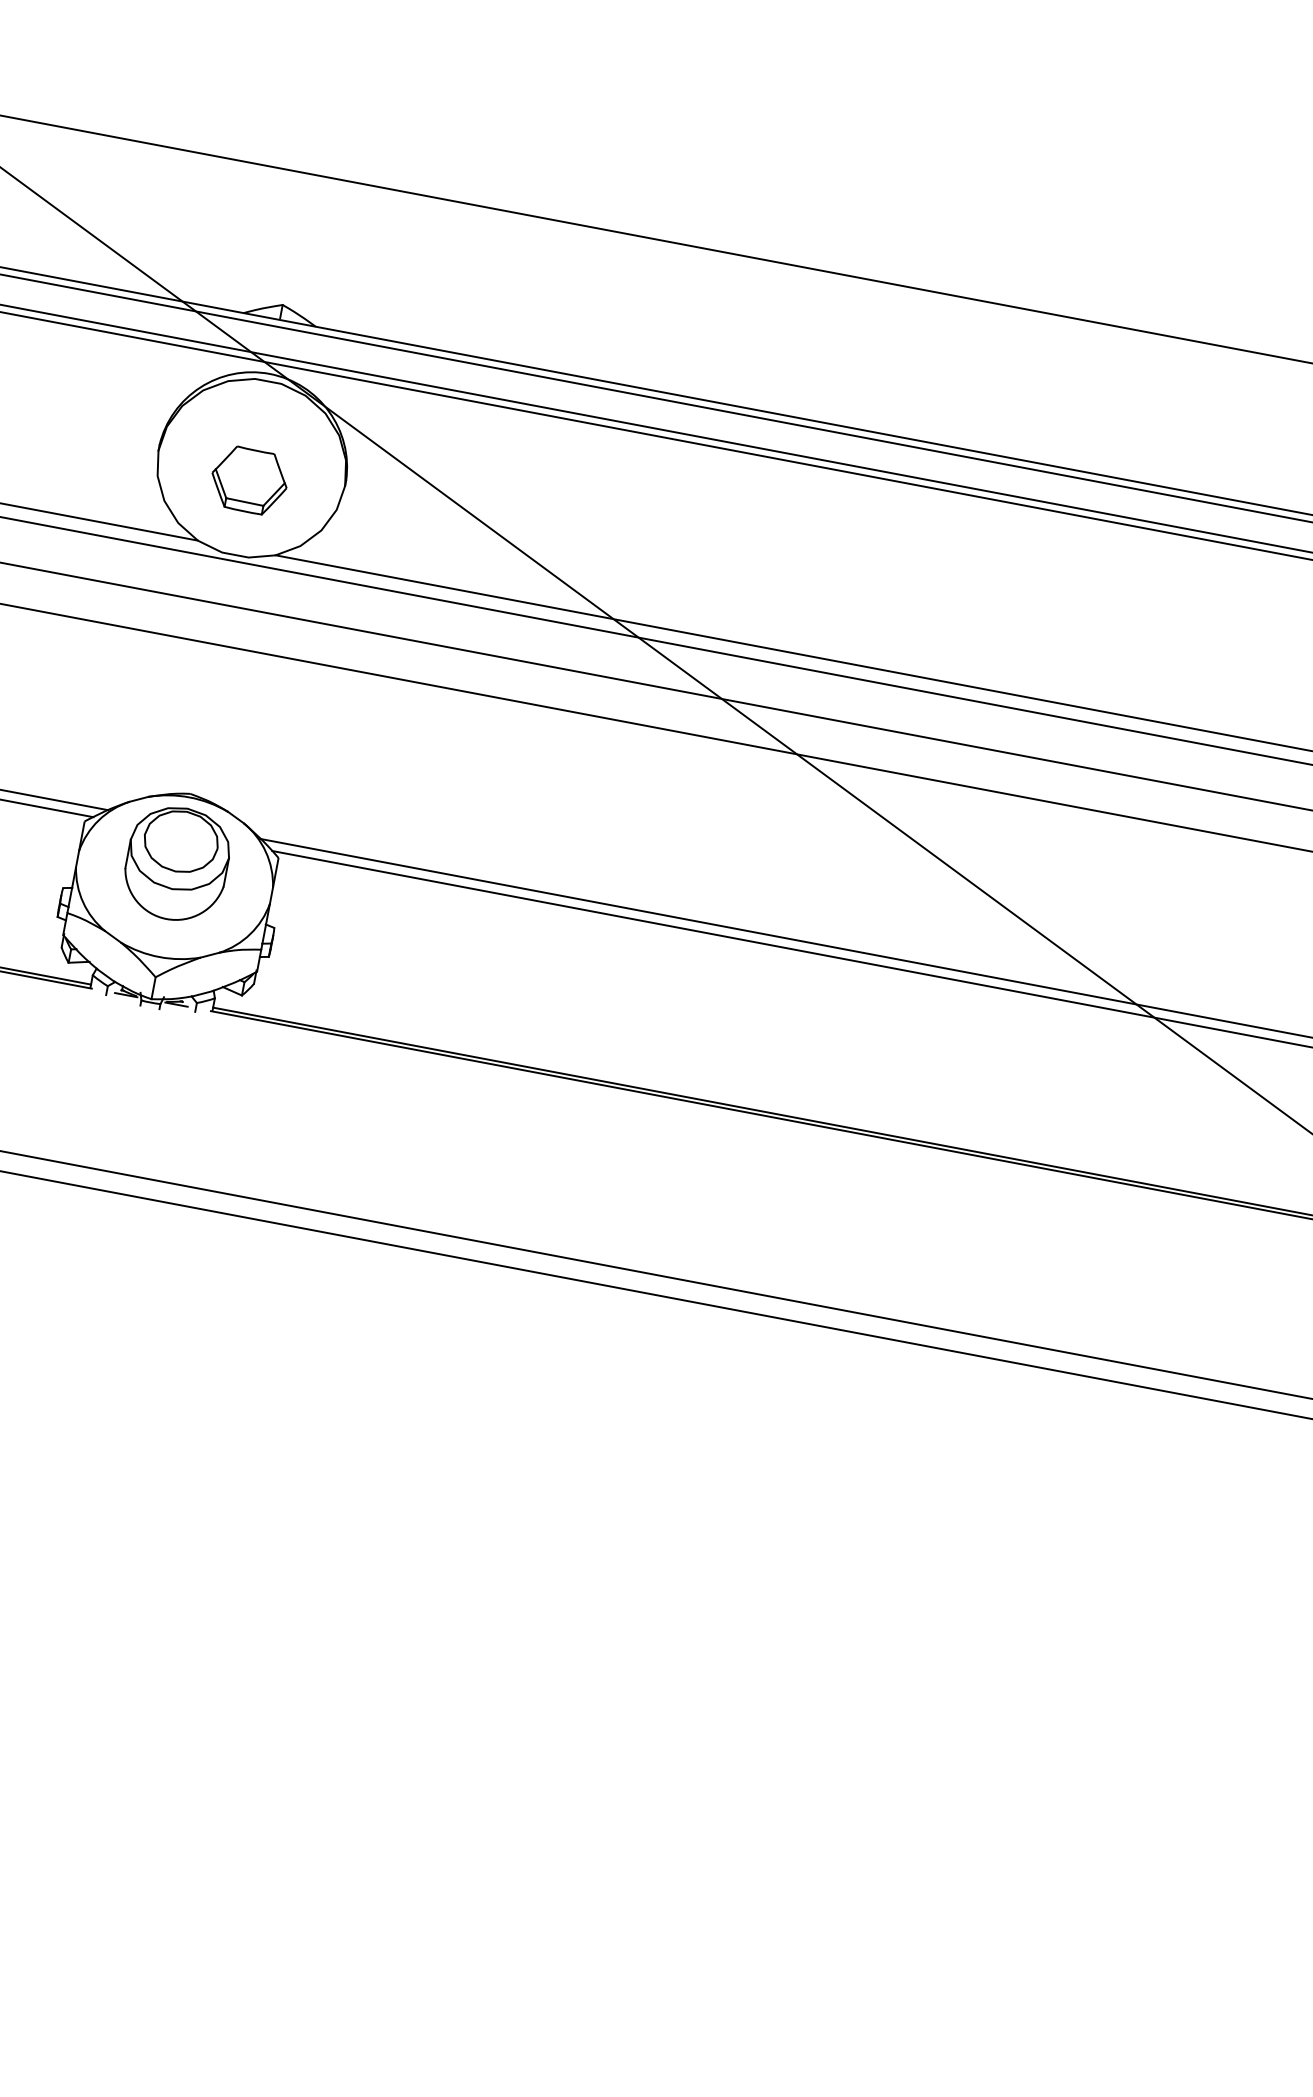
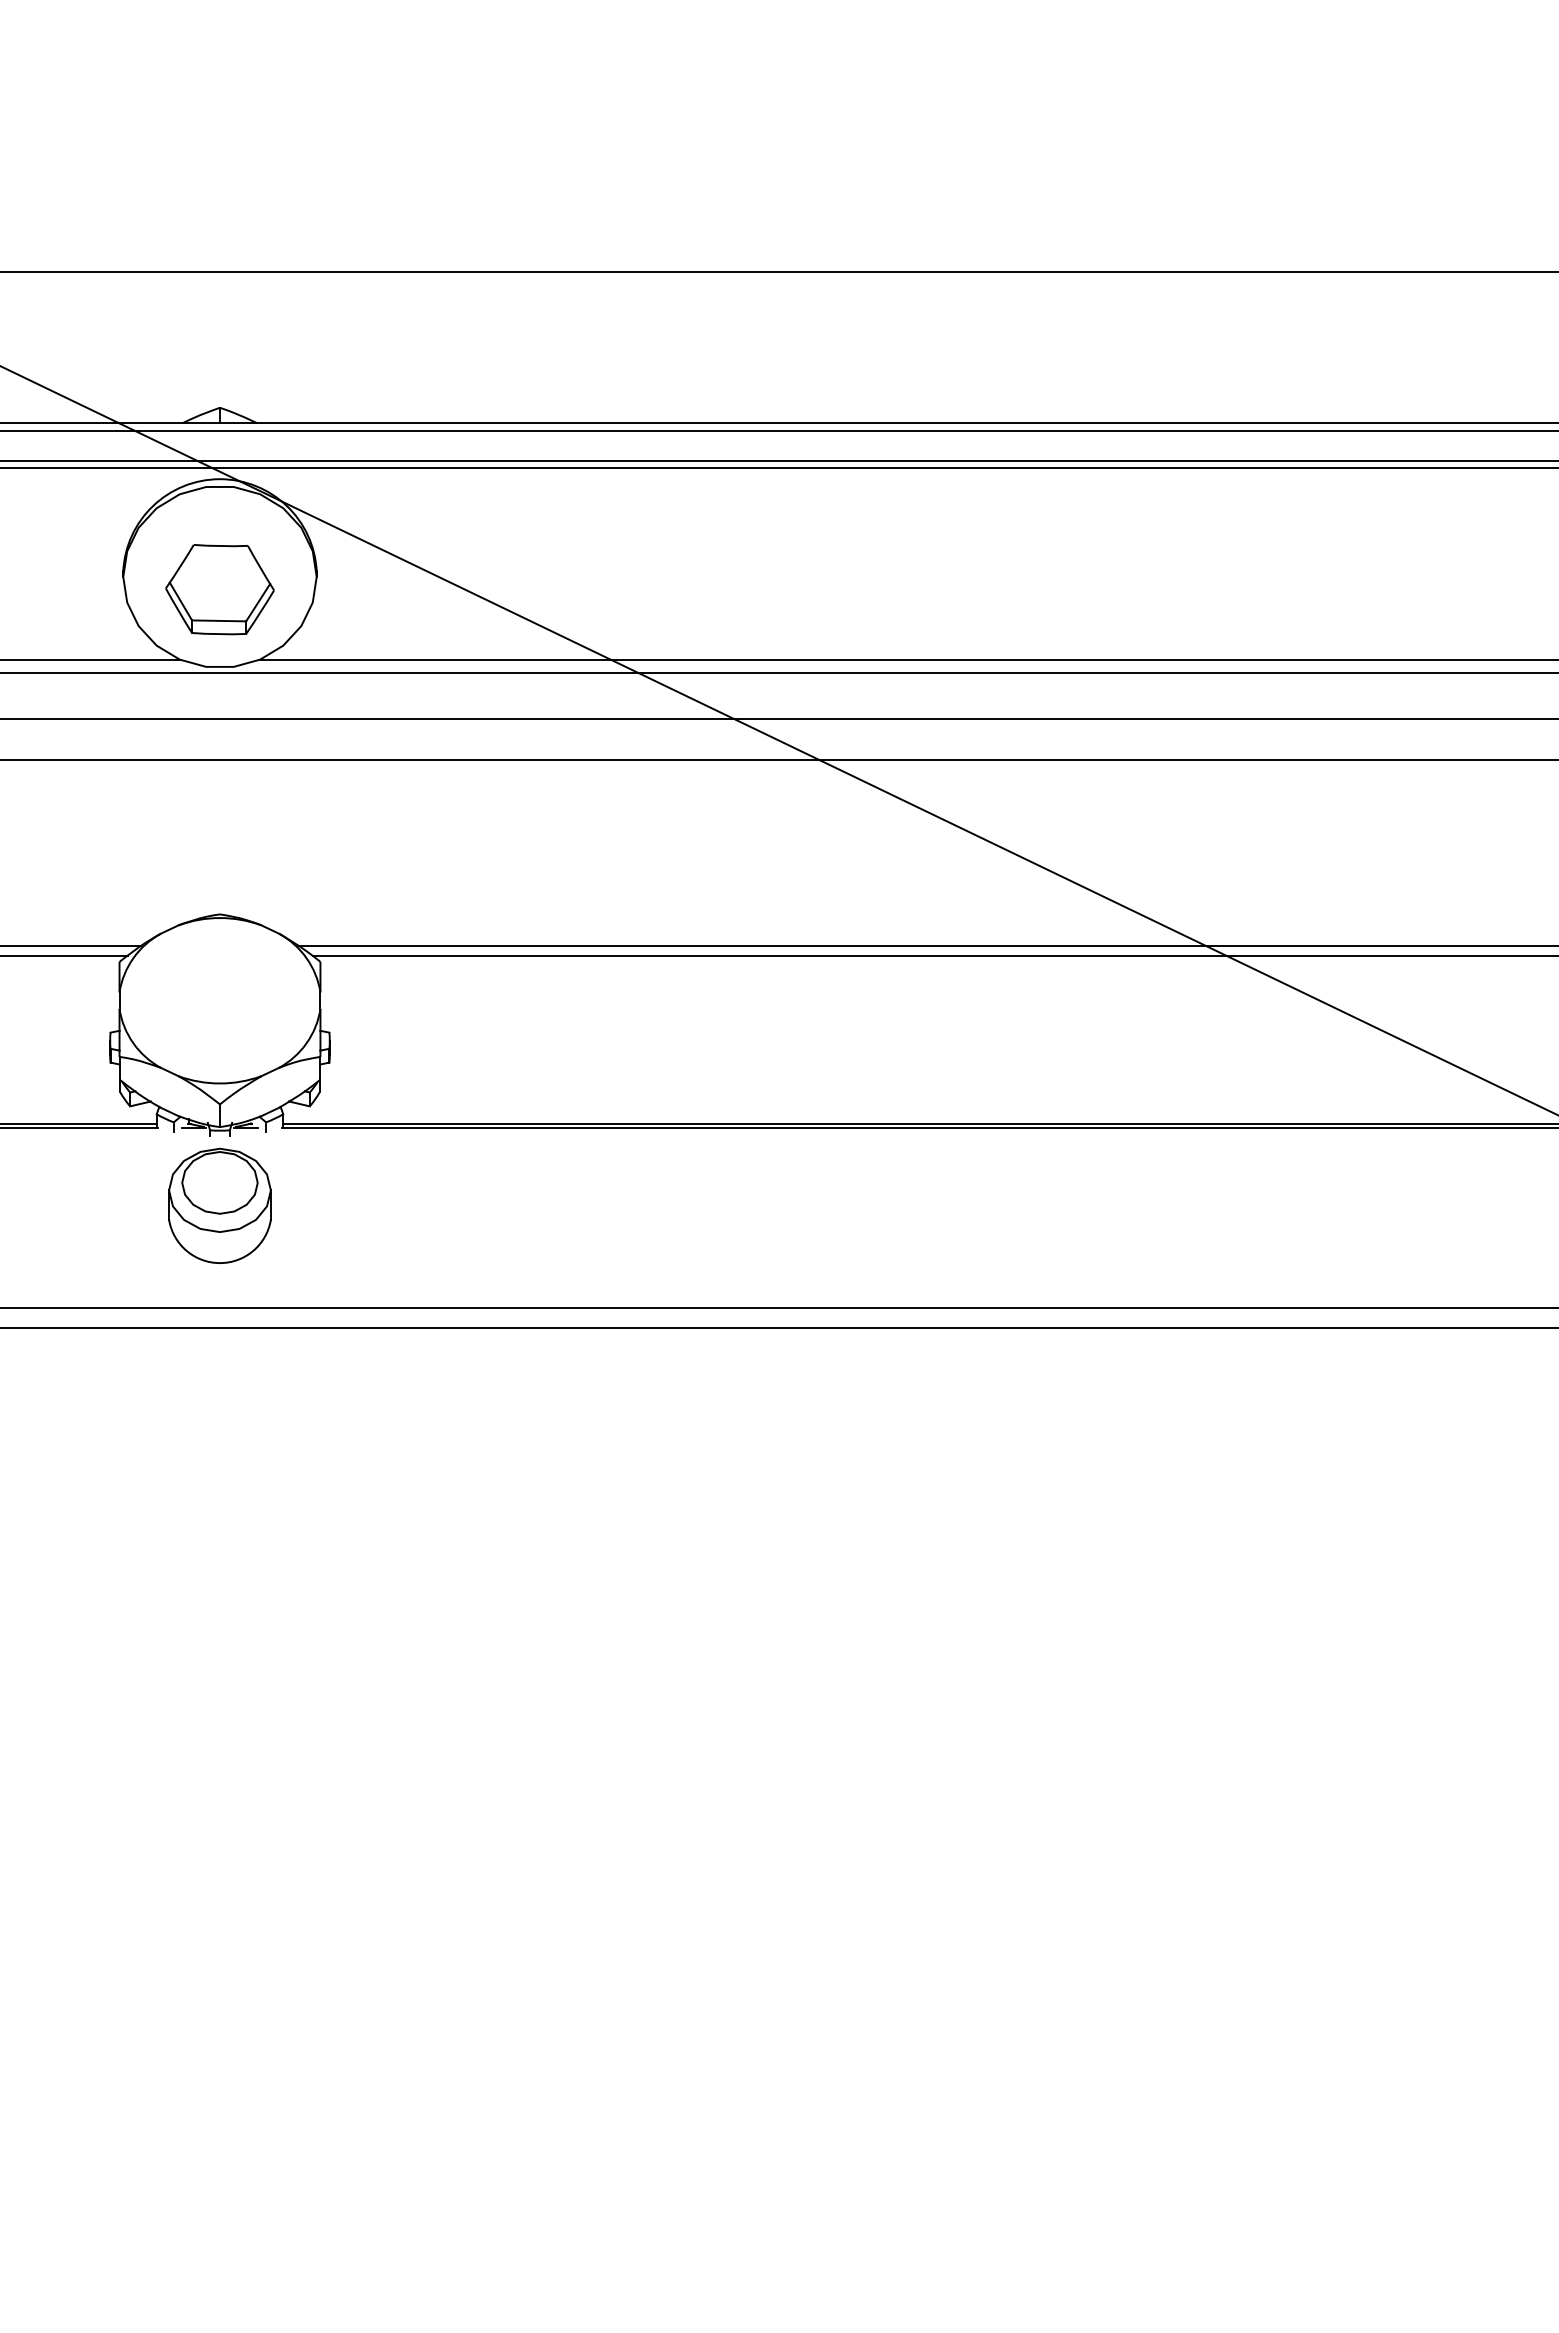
part: (249, 480) -> (219, 589), size x1.4
part: (176, 863) -> (219, 1205), moved

